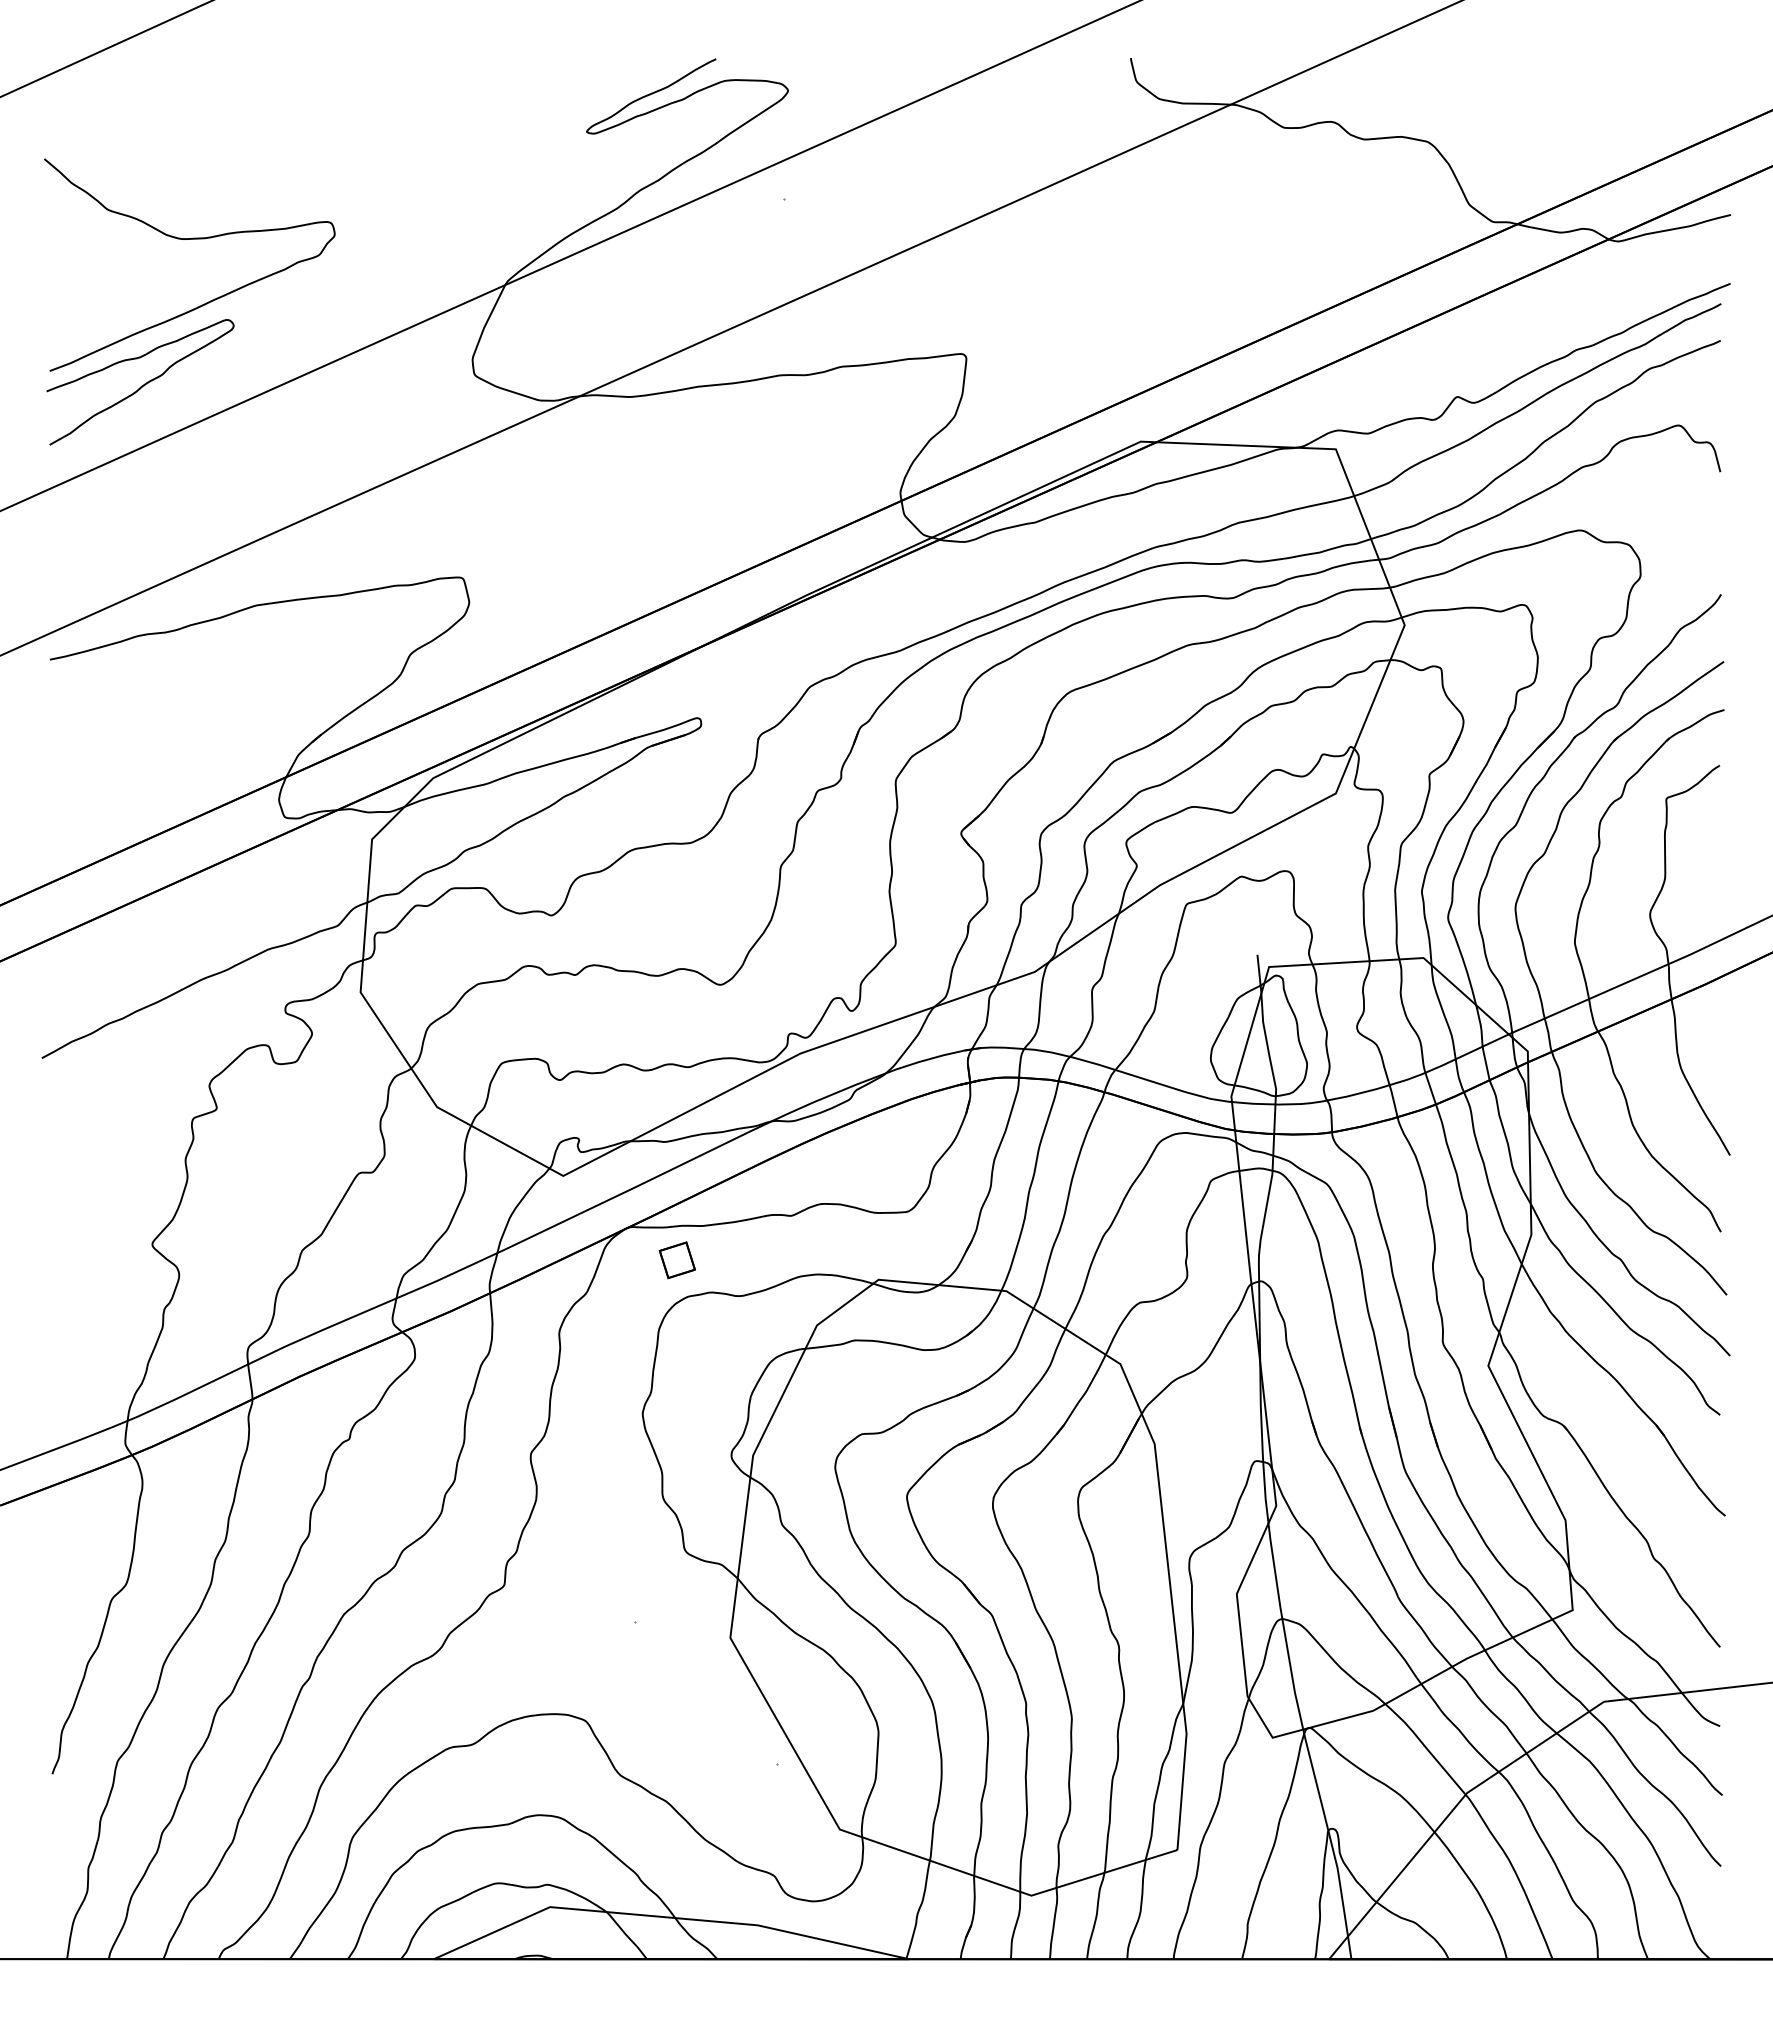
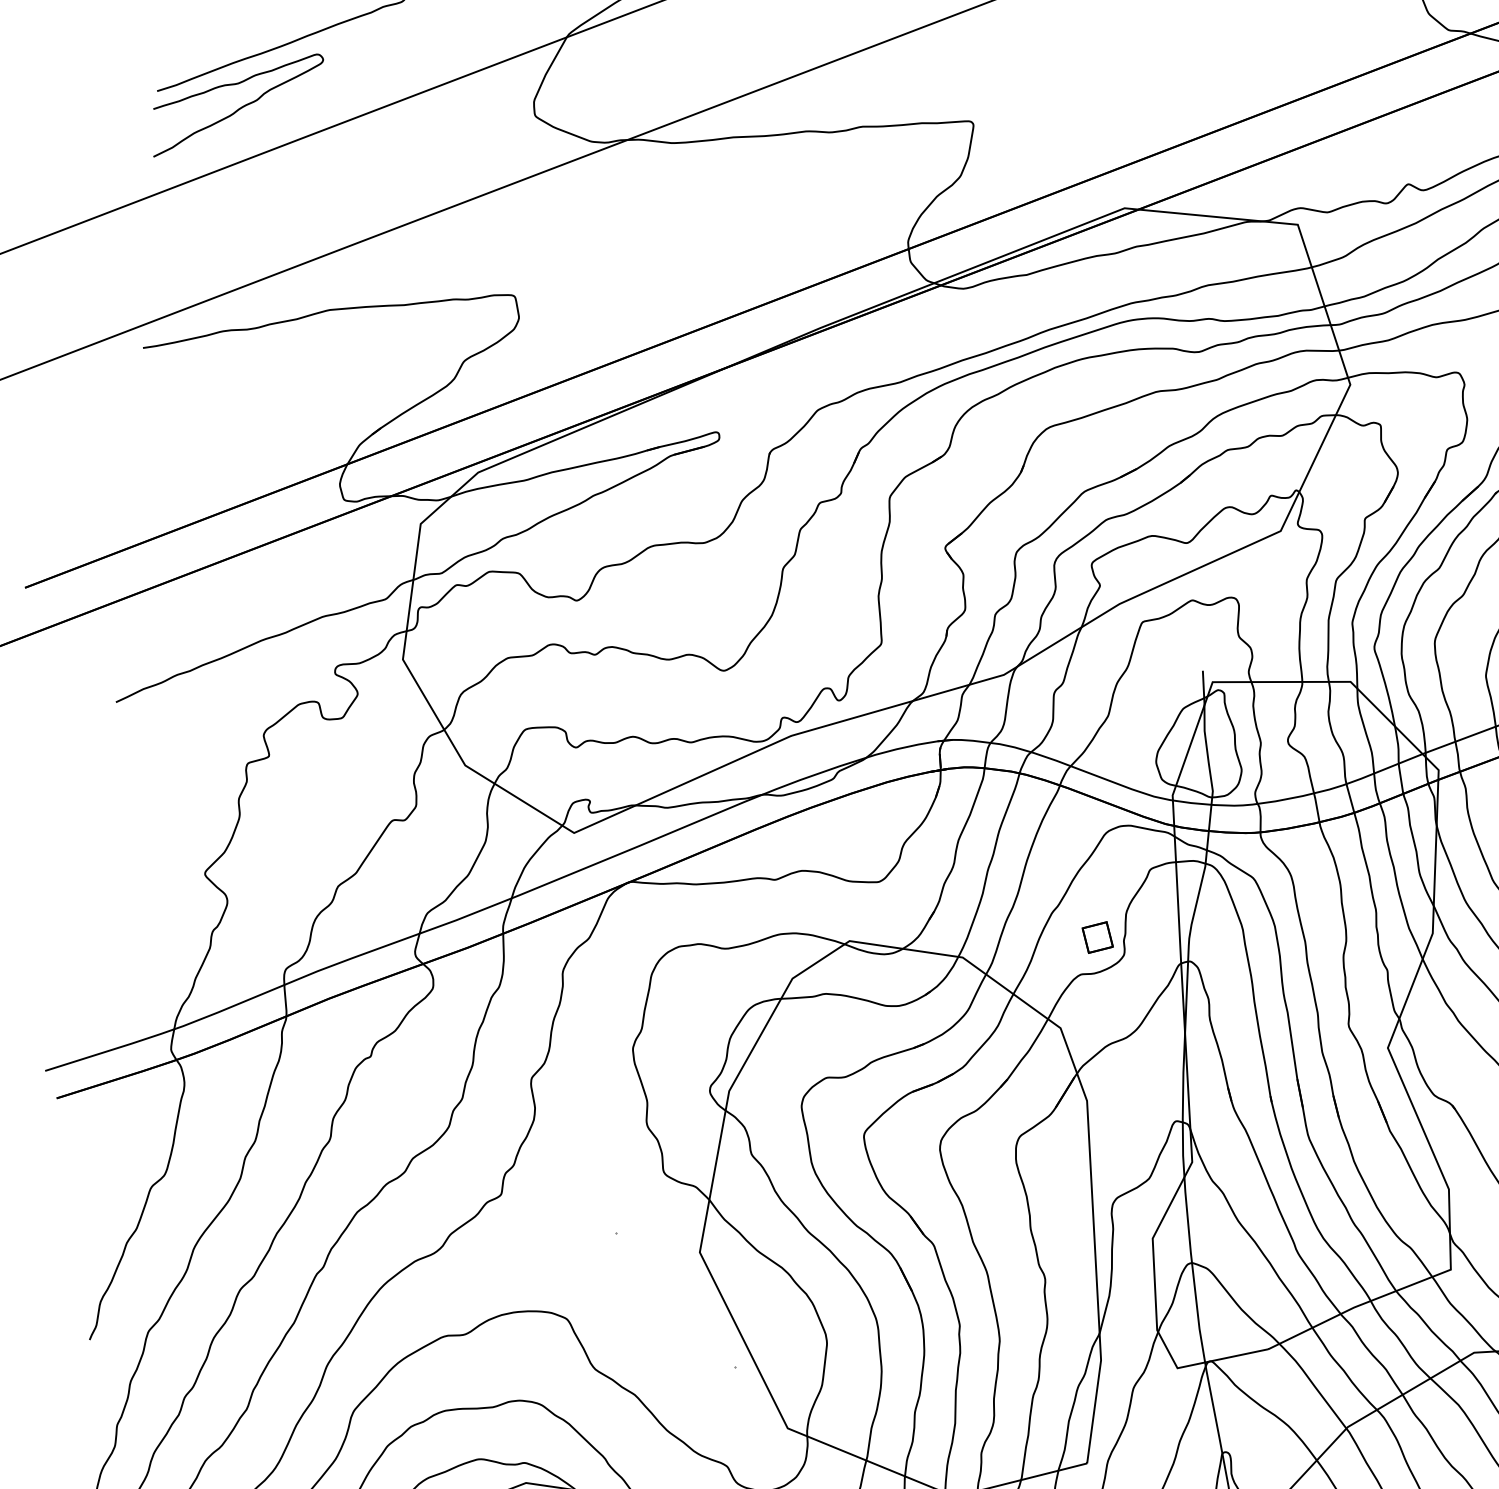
part: (676, 1260) -> (1096, 937), moved

